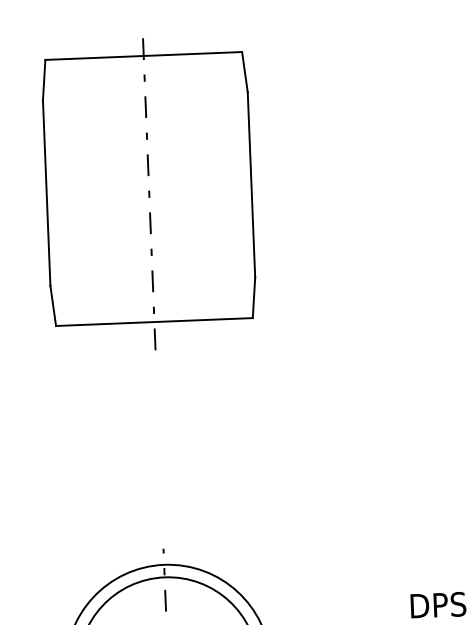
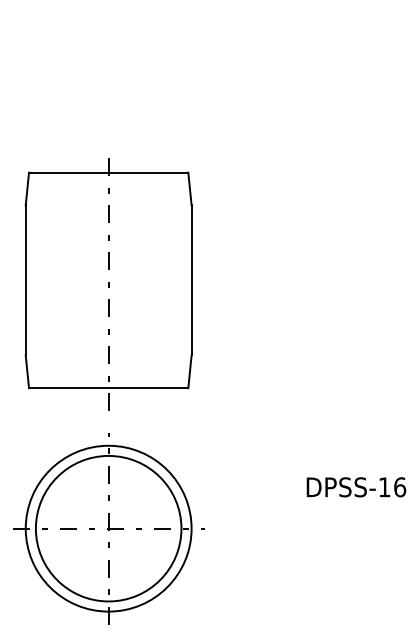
part: (149, 194) -> (108, 284), moved

